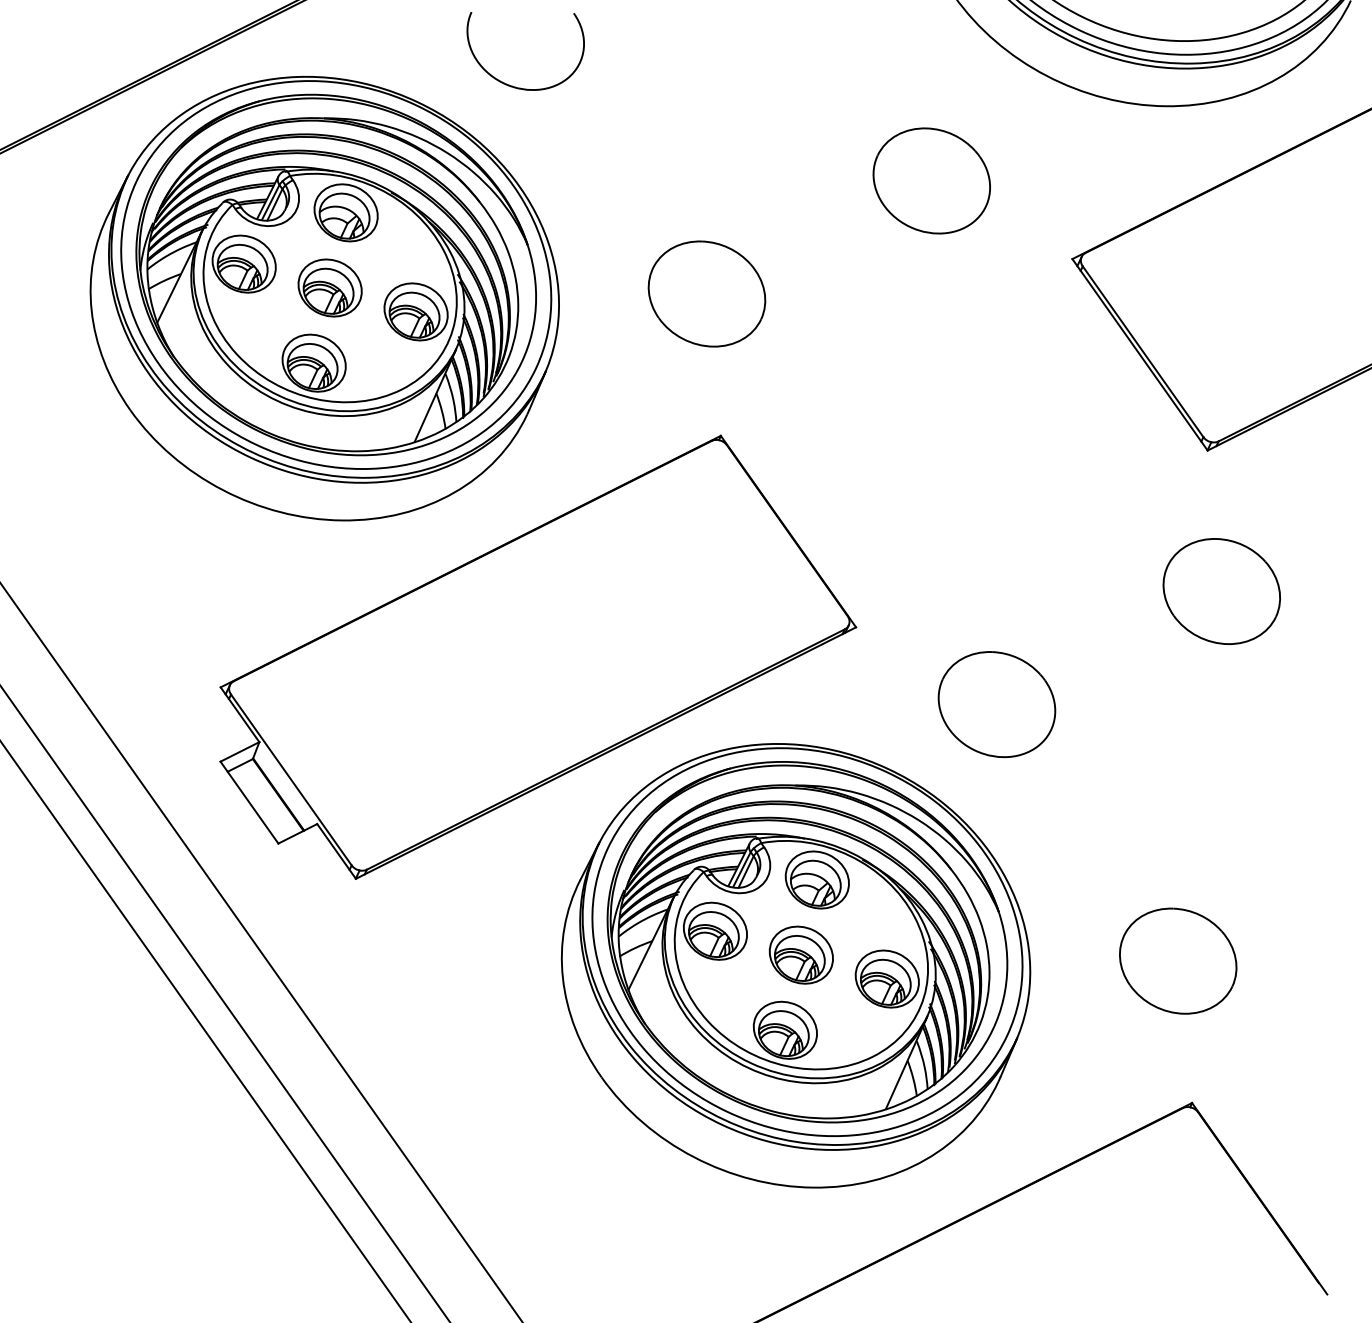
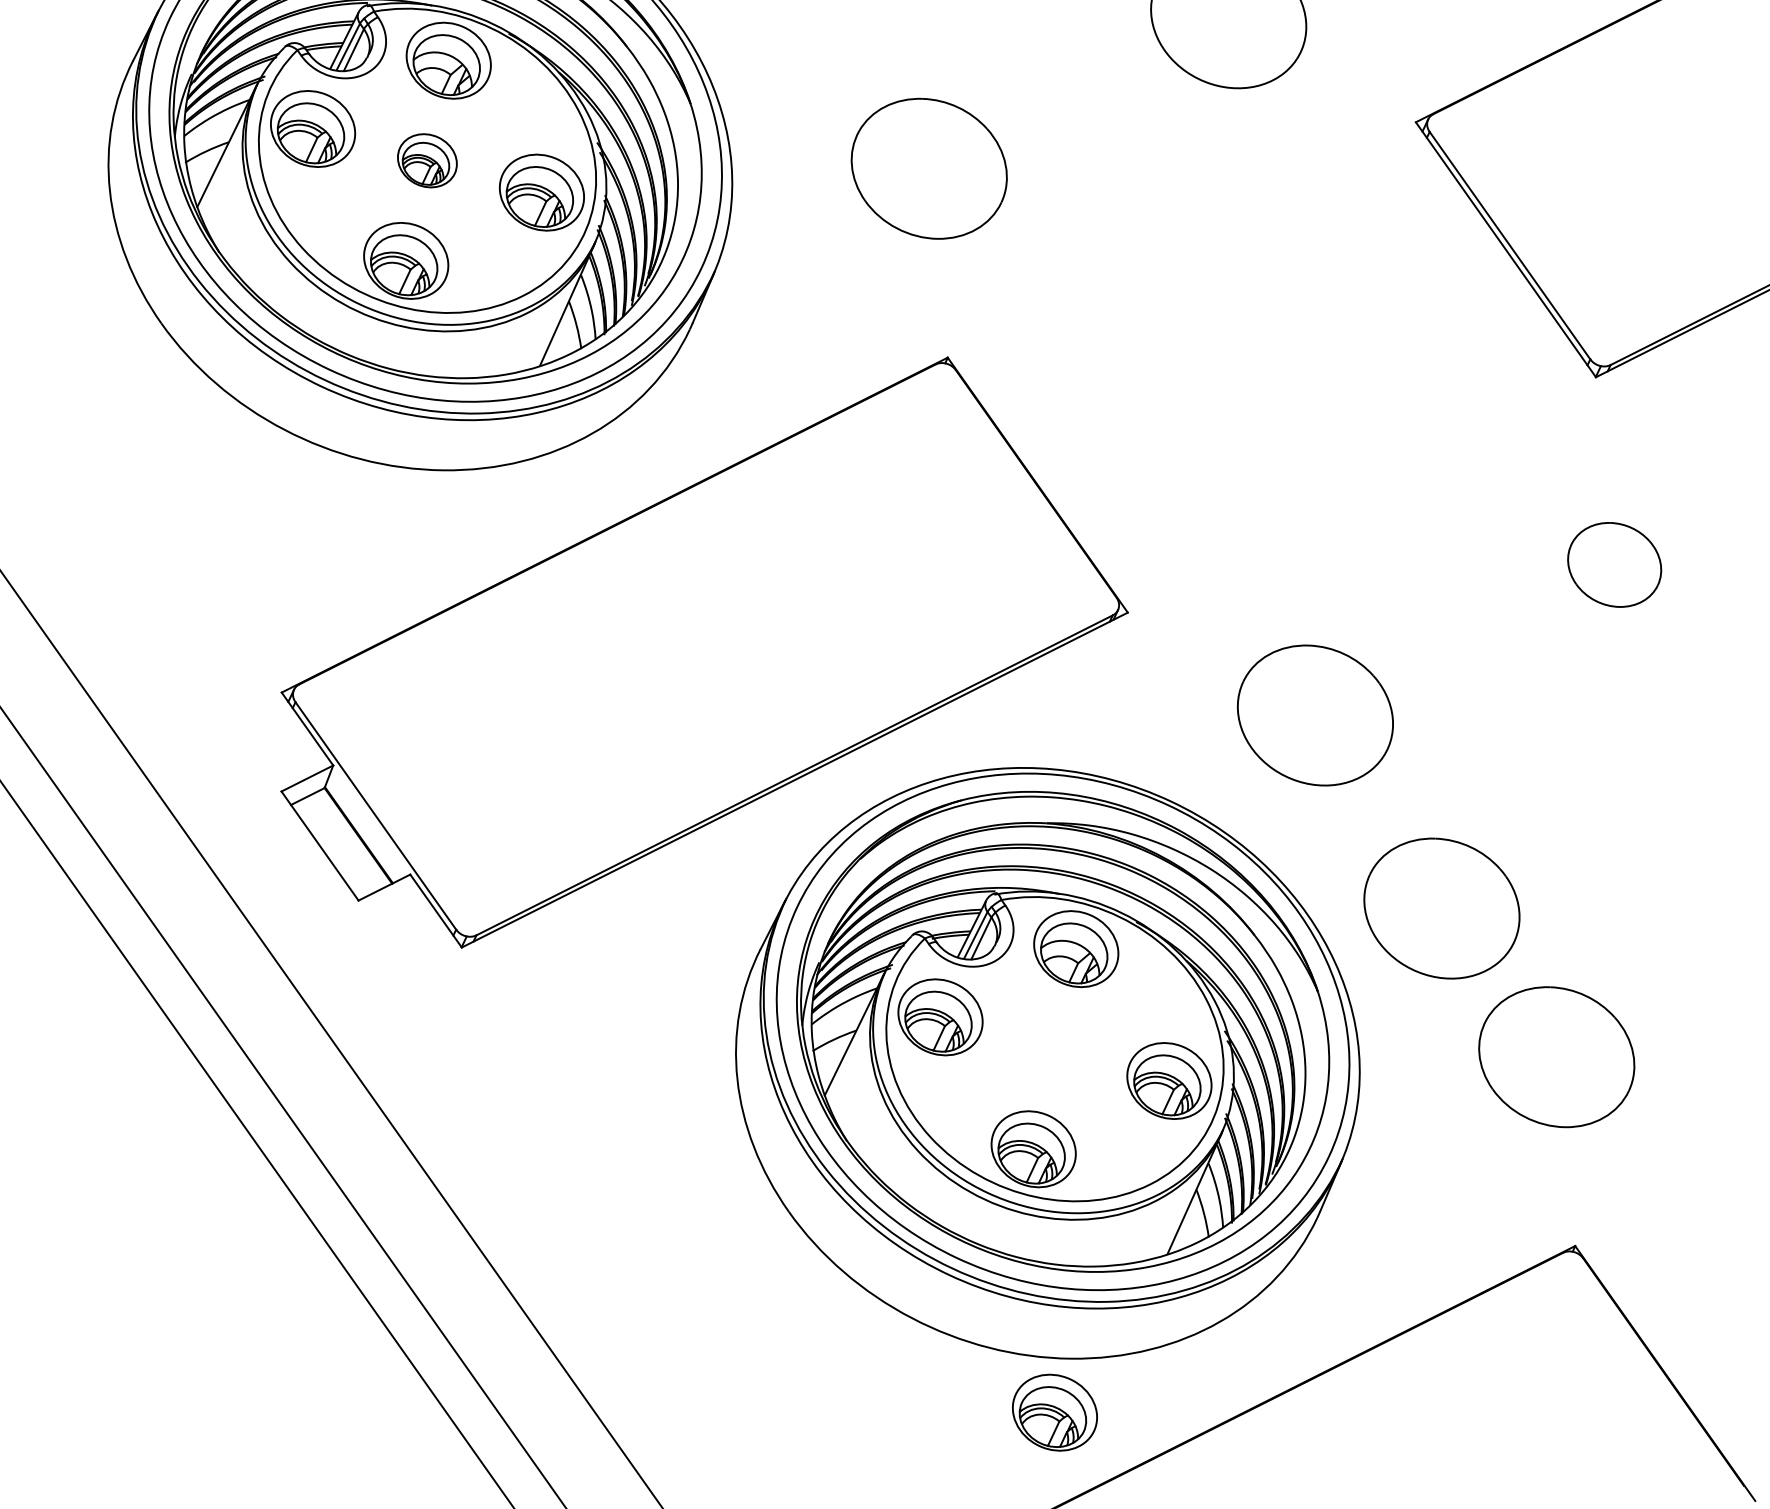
part: (329, 287) -> (426, 160), size x0.7
part: (1221, 591) -> (1614, 564), size x0.6
part: (1091, 849) -> (1441, 908), added
part: (800, 954) -> (1053, 1411), moved

